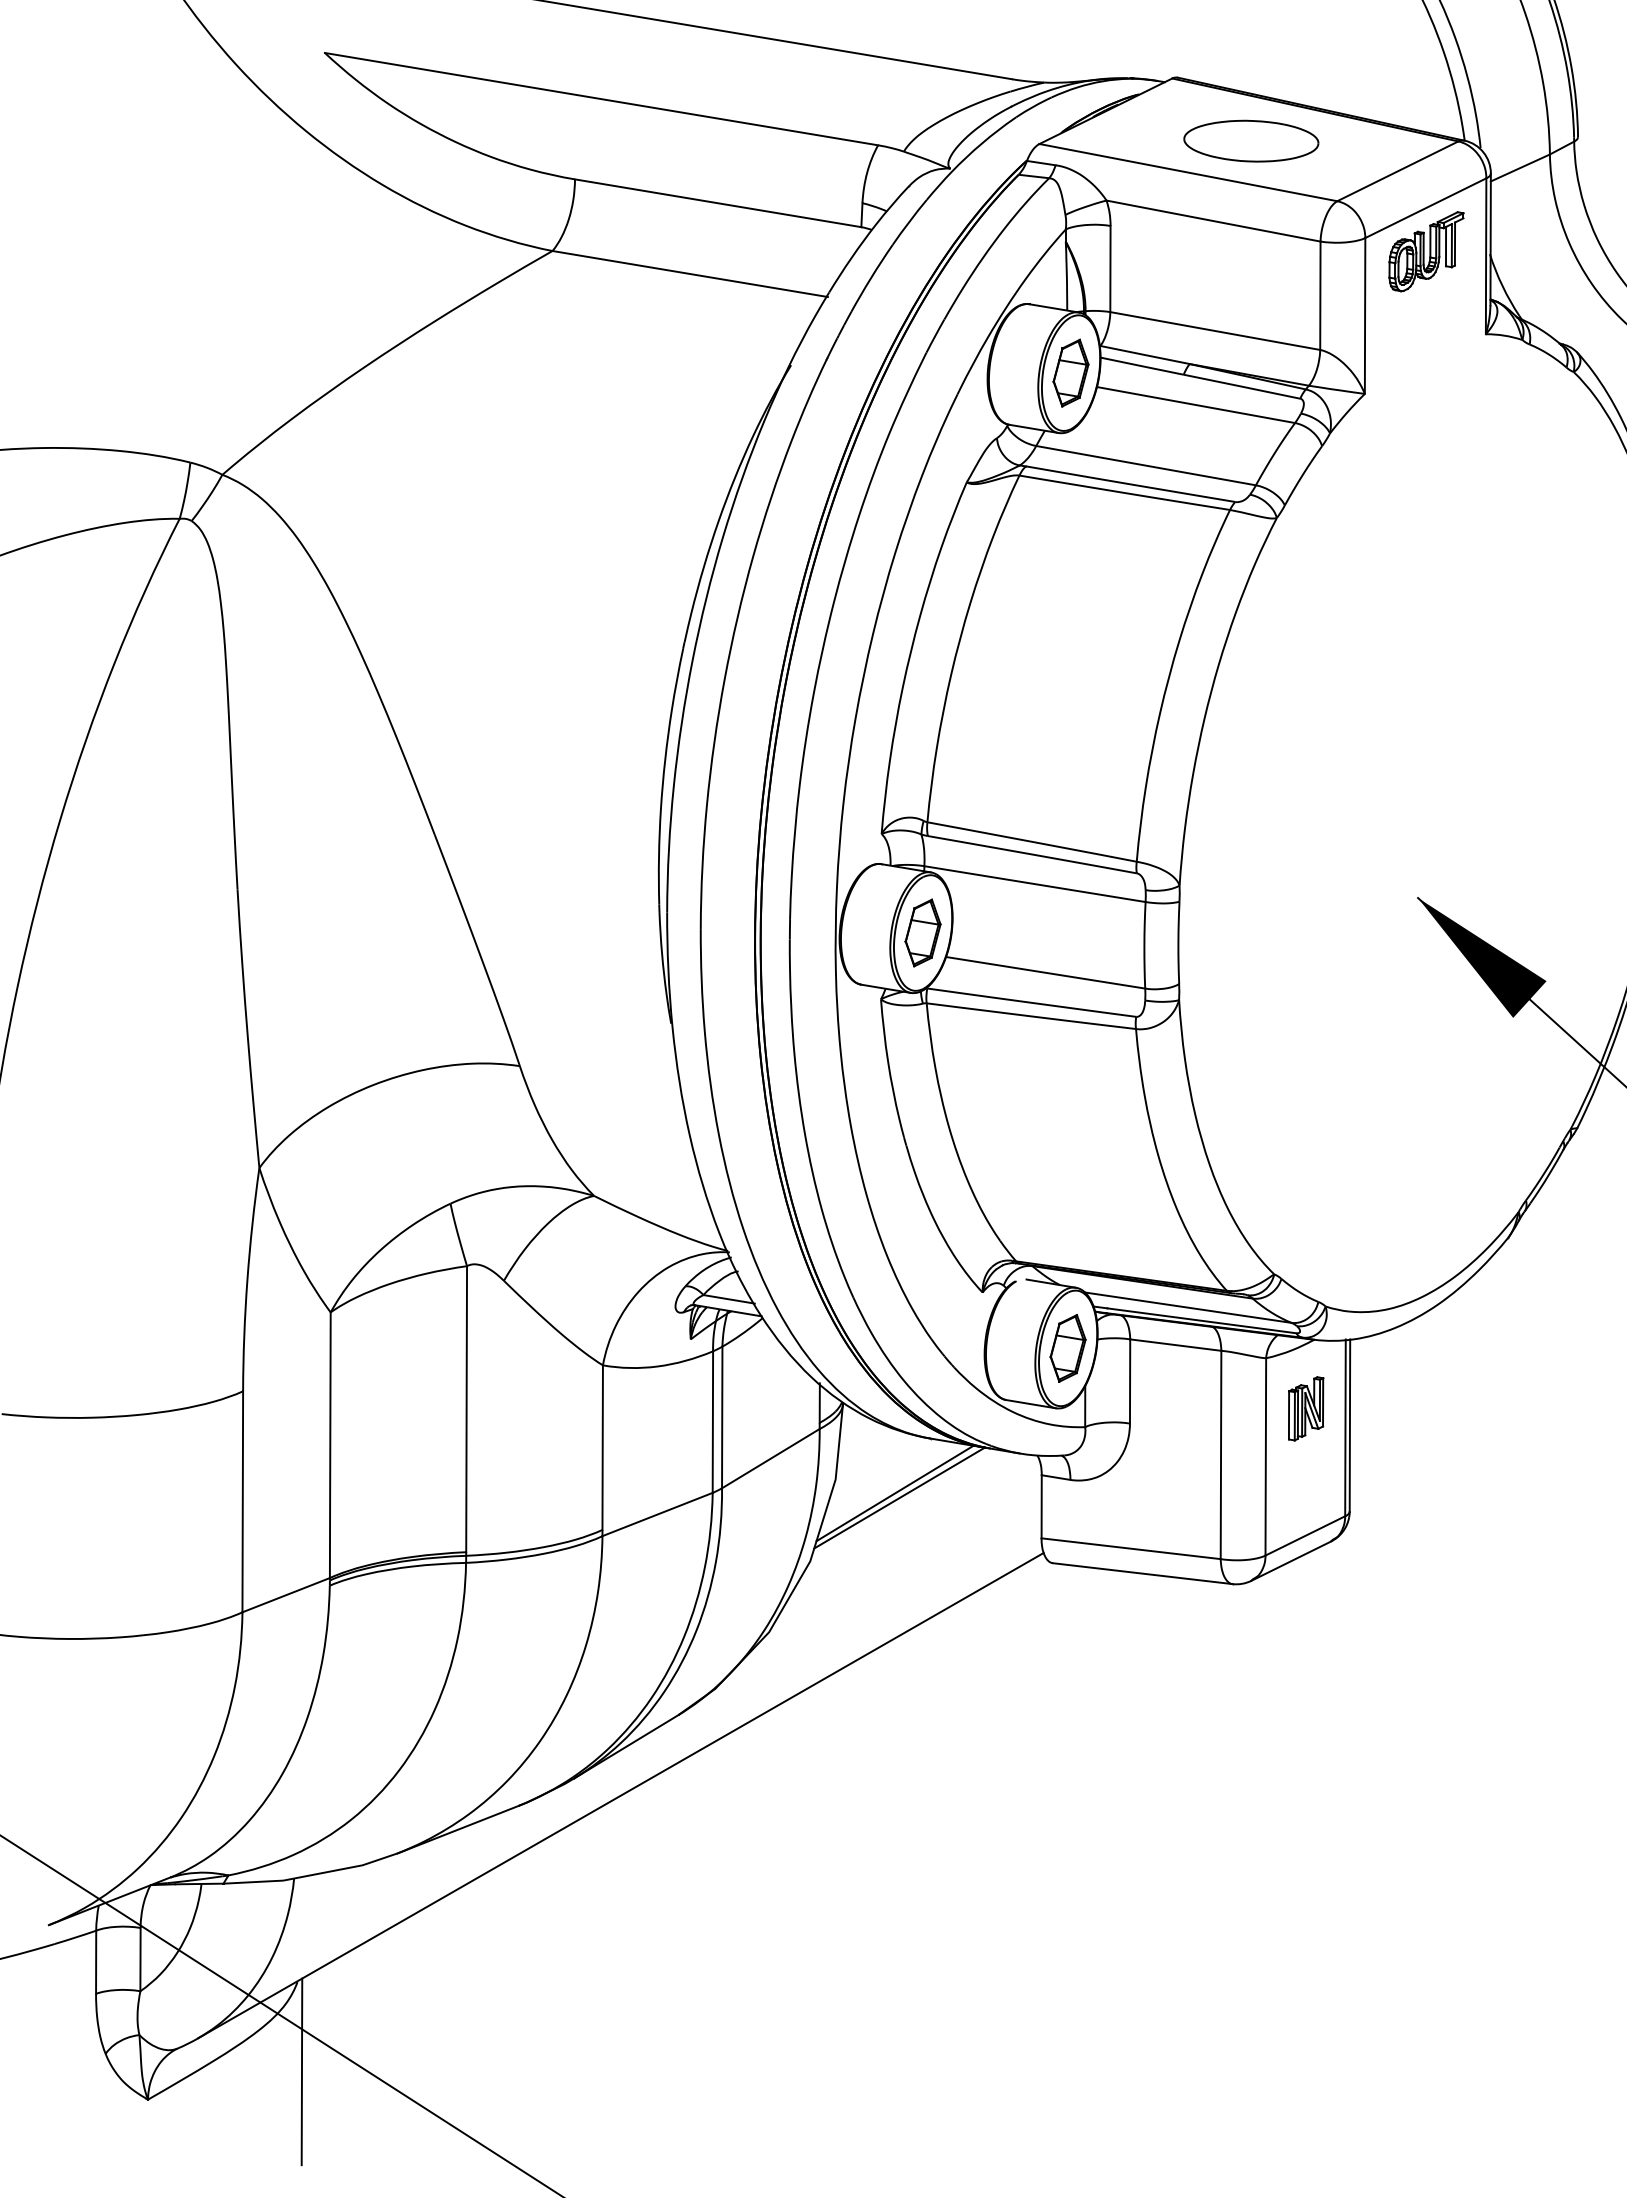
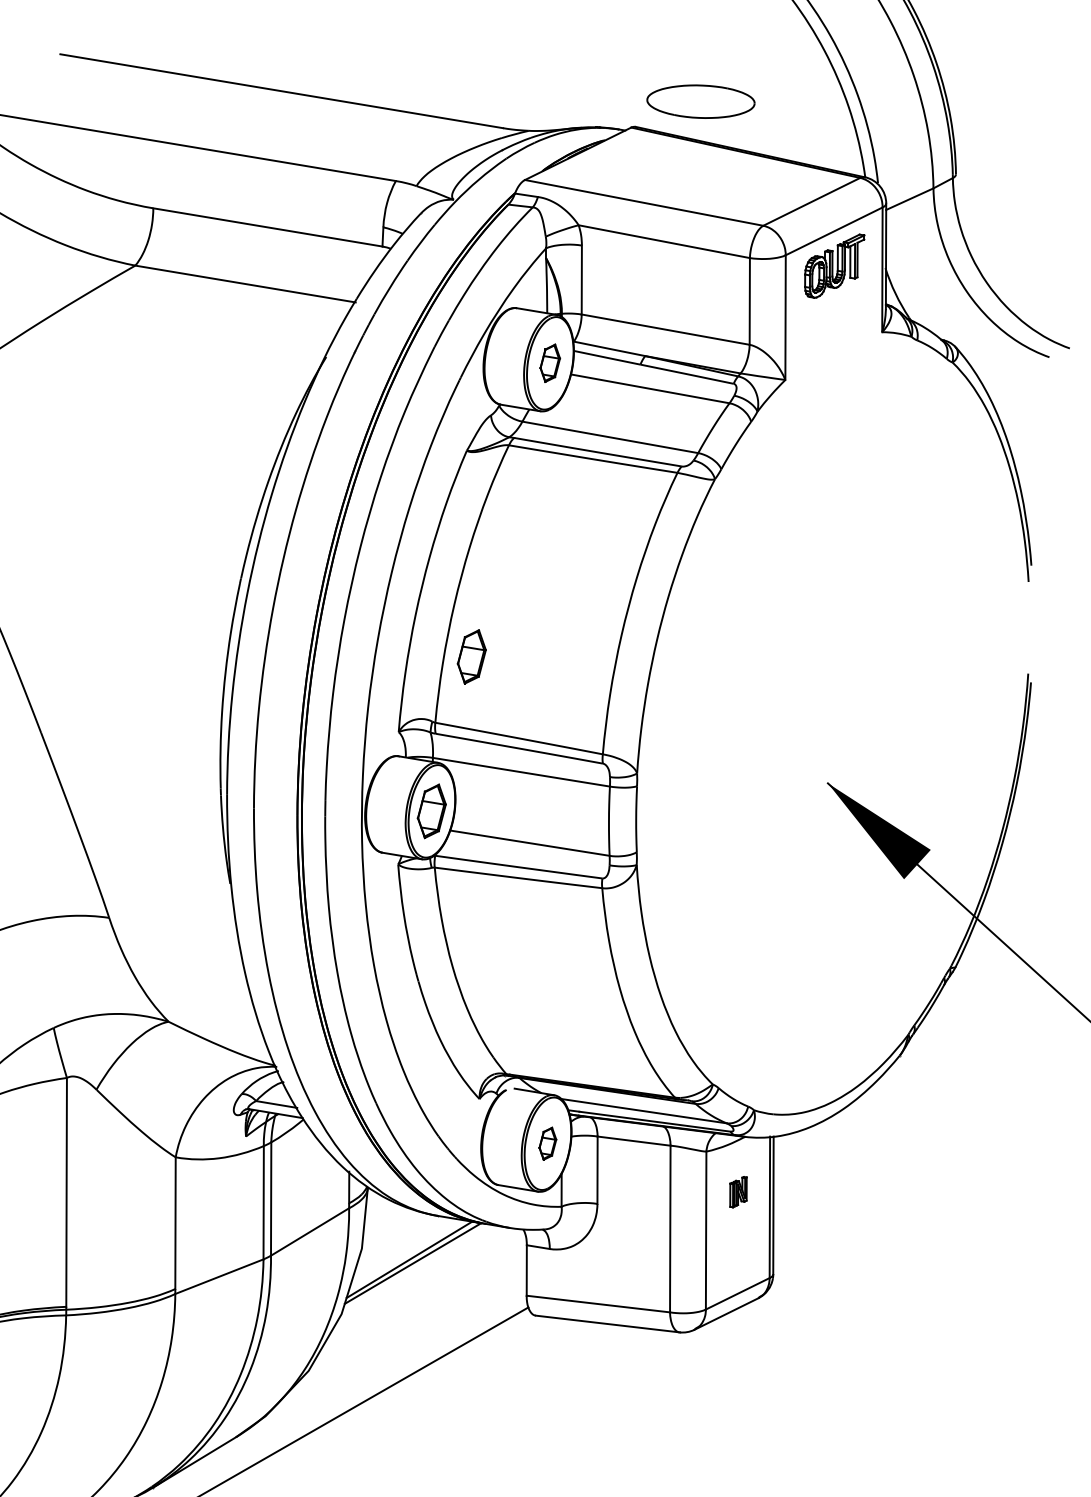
part: (1251, 140) -> (701, 101), moved
part: (1070, 372) -> (549, 362), size x0.7
part: (972, 739) -> (471, 656), added
part: (1067, 1348) -> (547, 1143), size x0.6
part: (1306, 1408) -> (738, 1191), size x0.6

